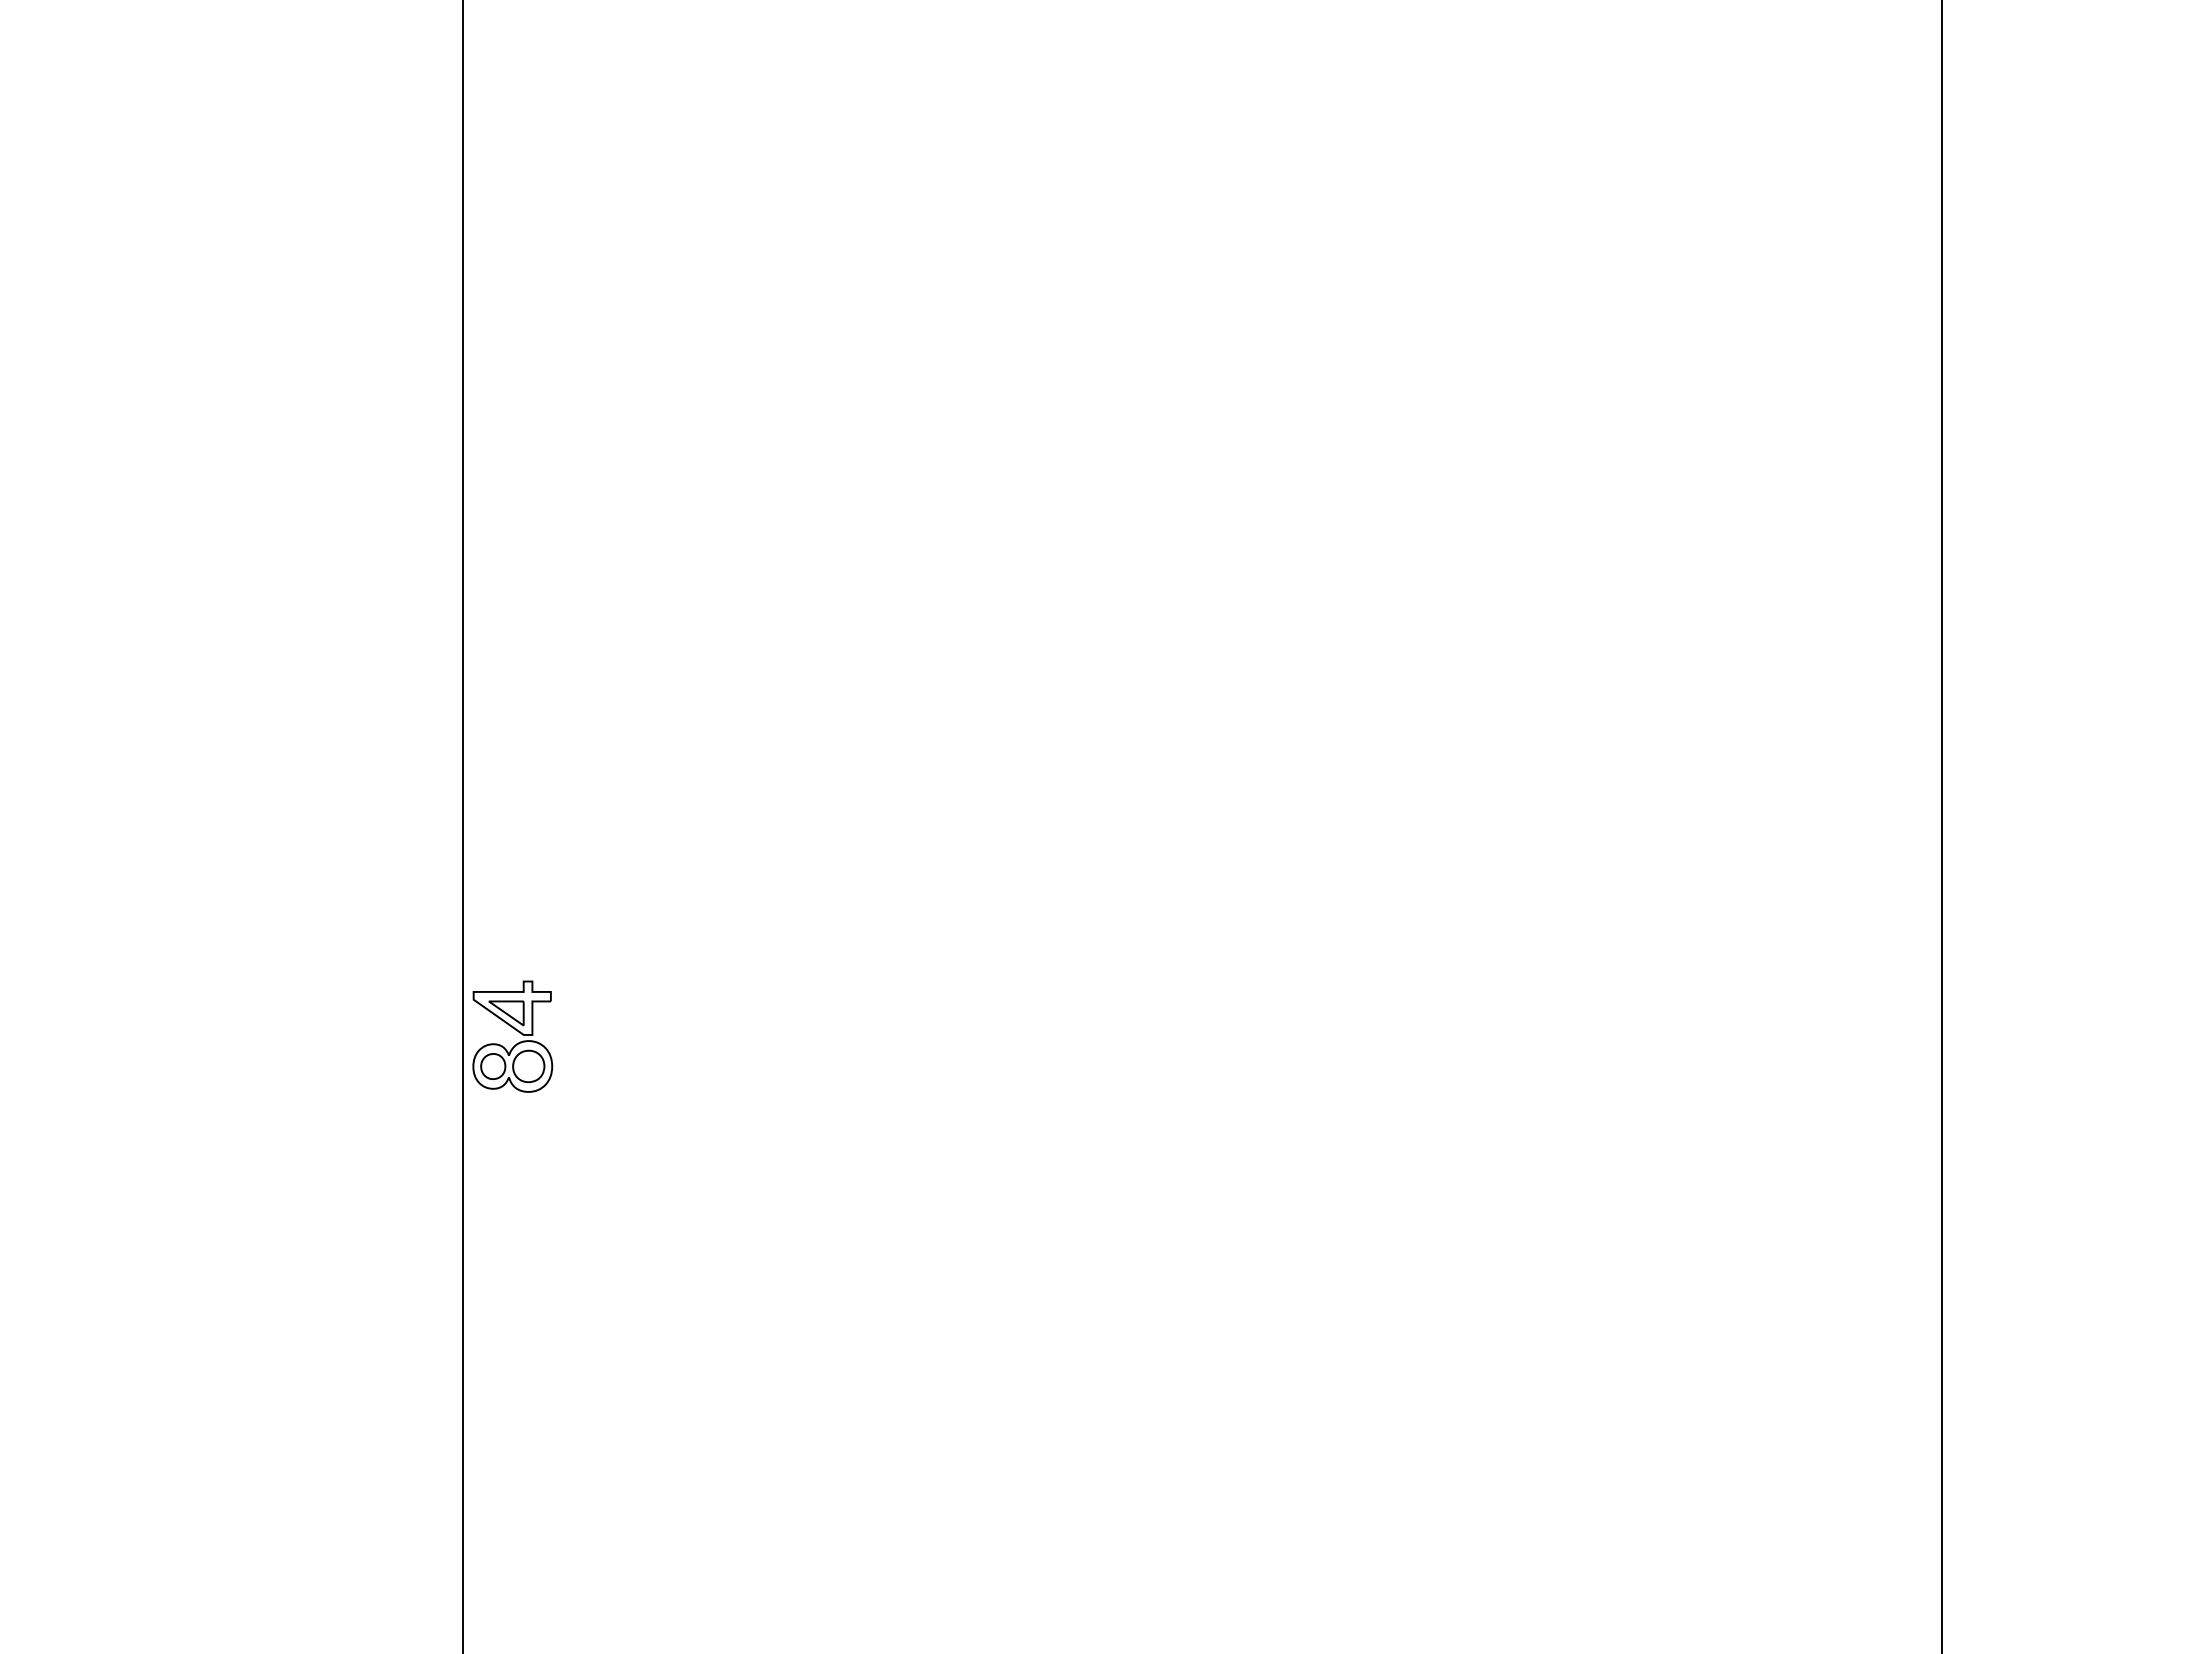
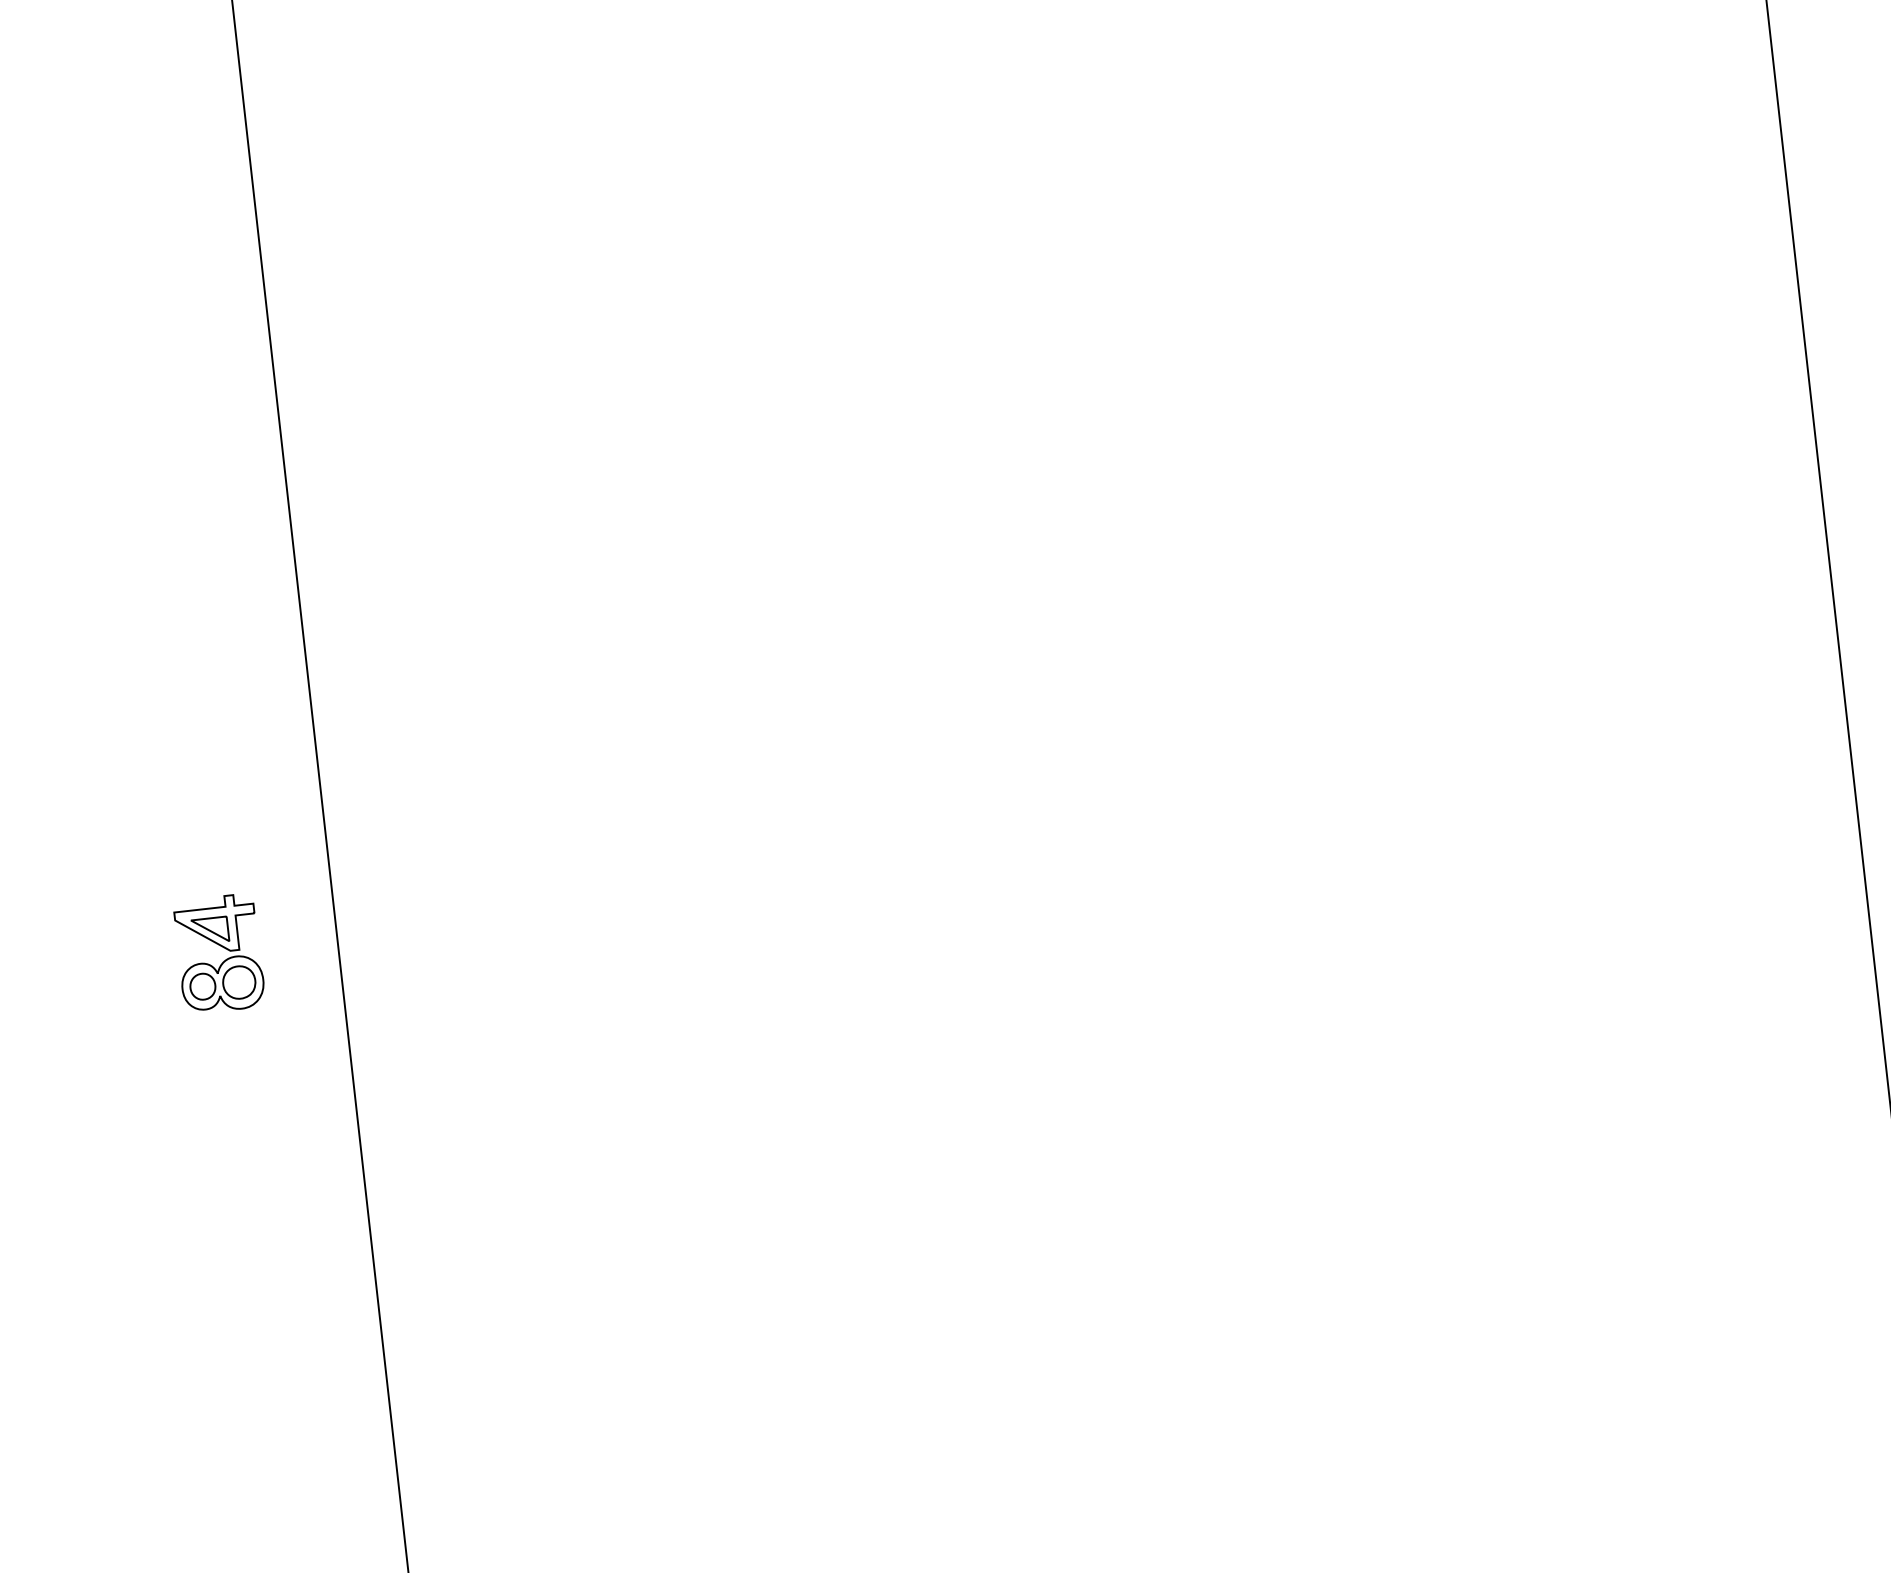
part: (515, 1030) -> (221, 947), moved

